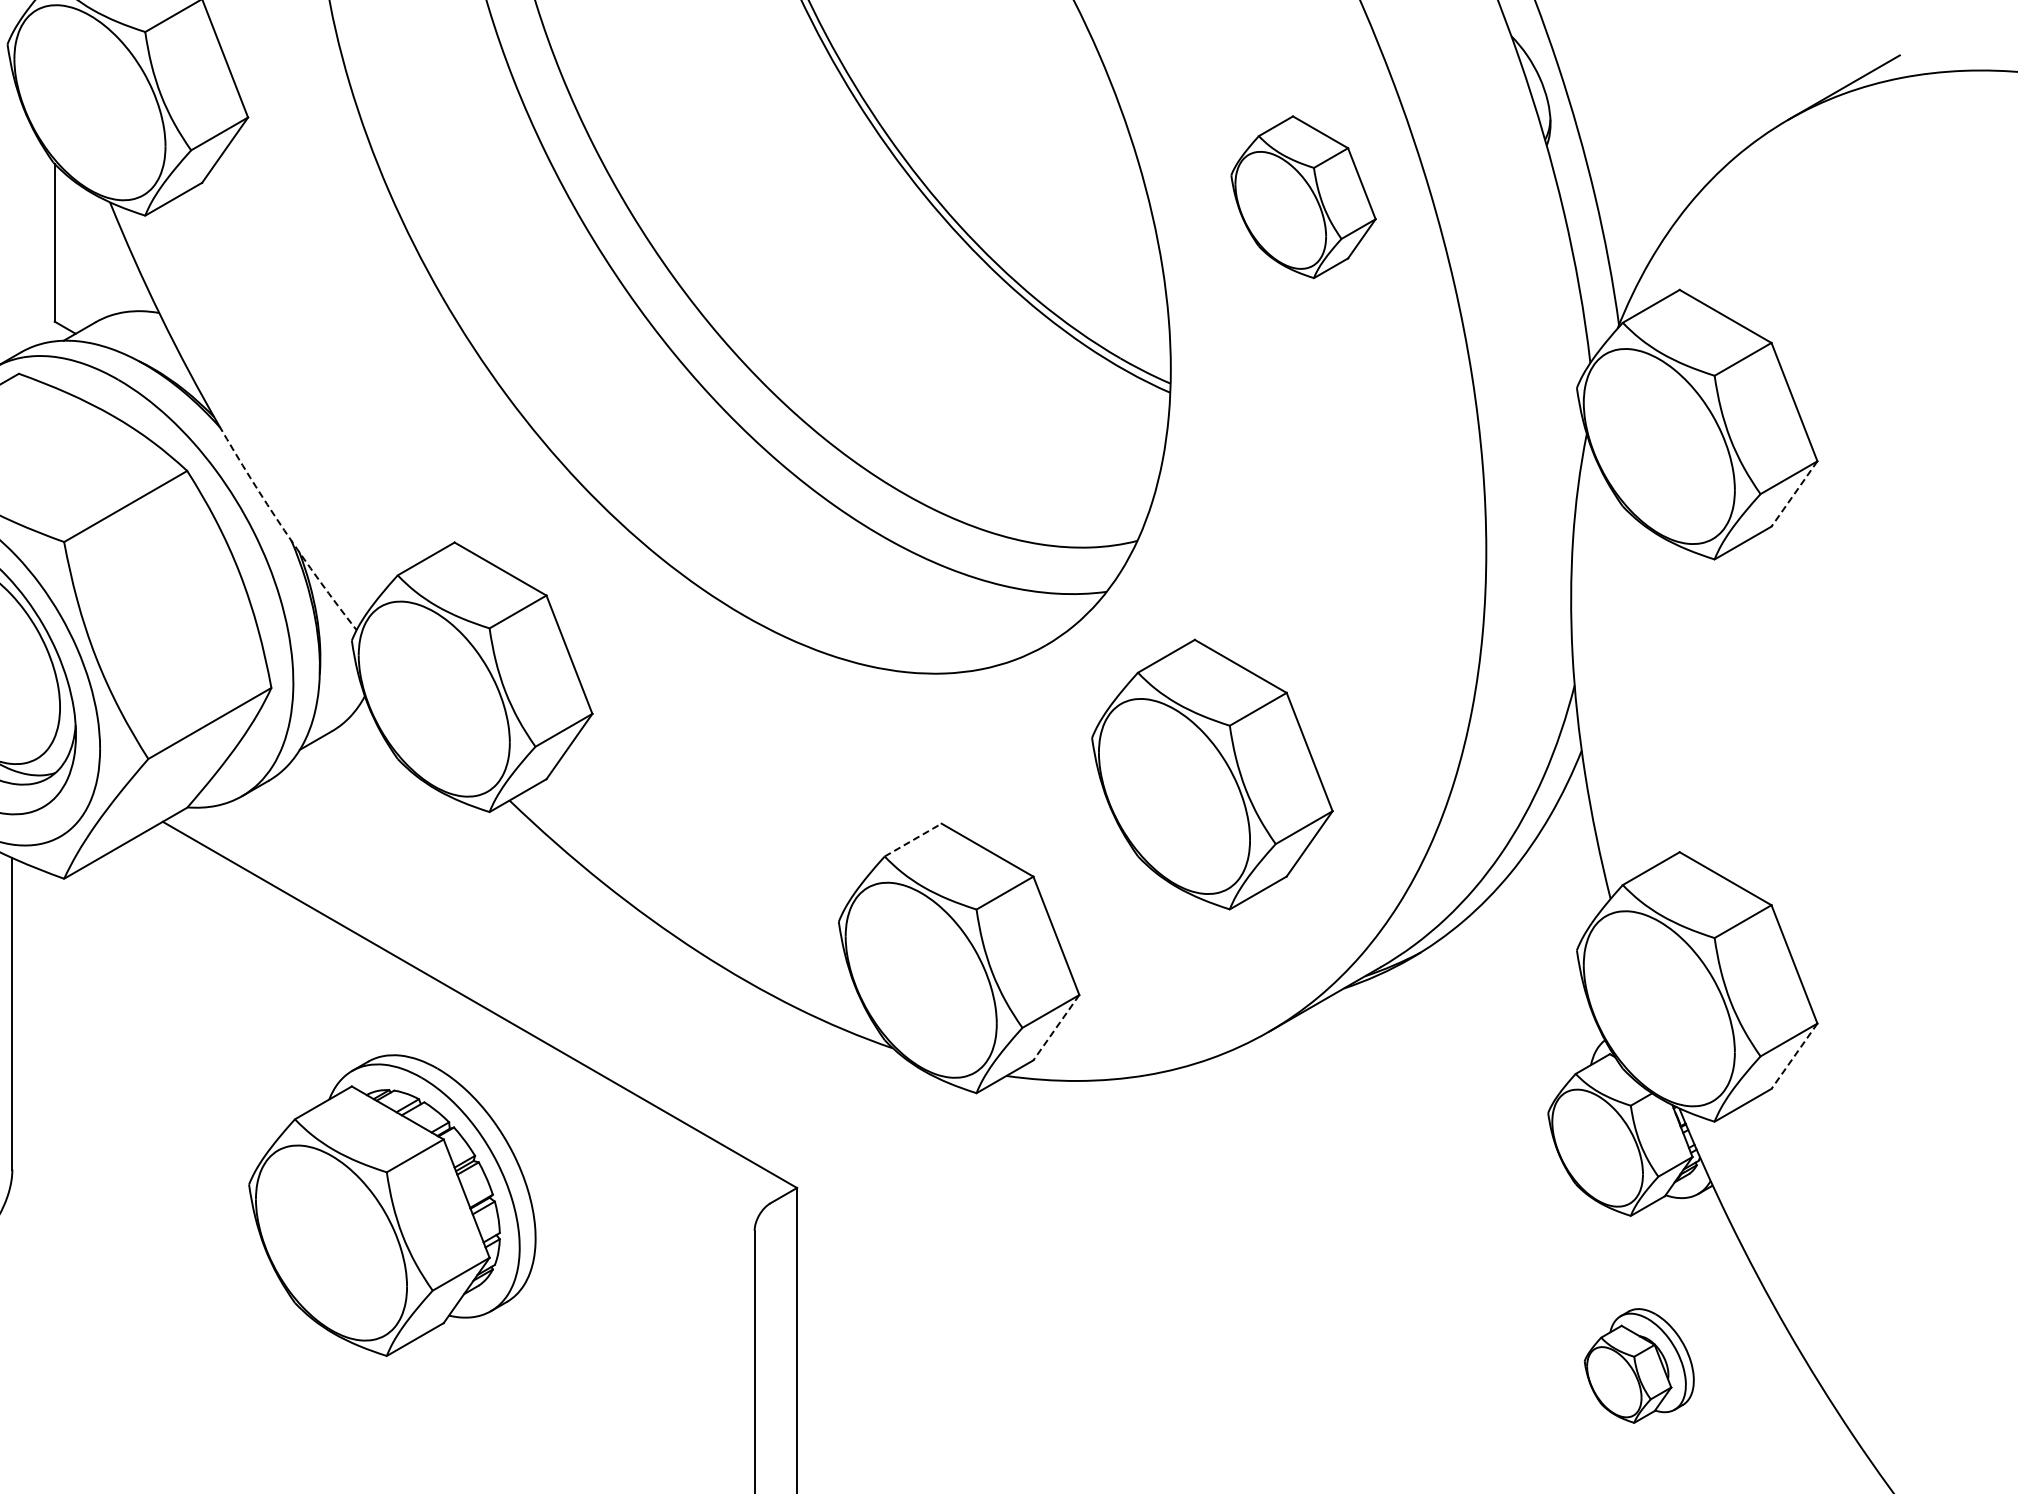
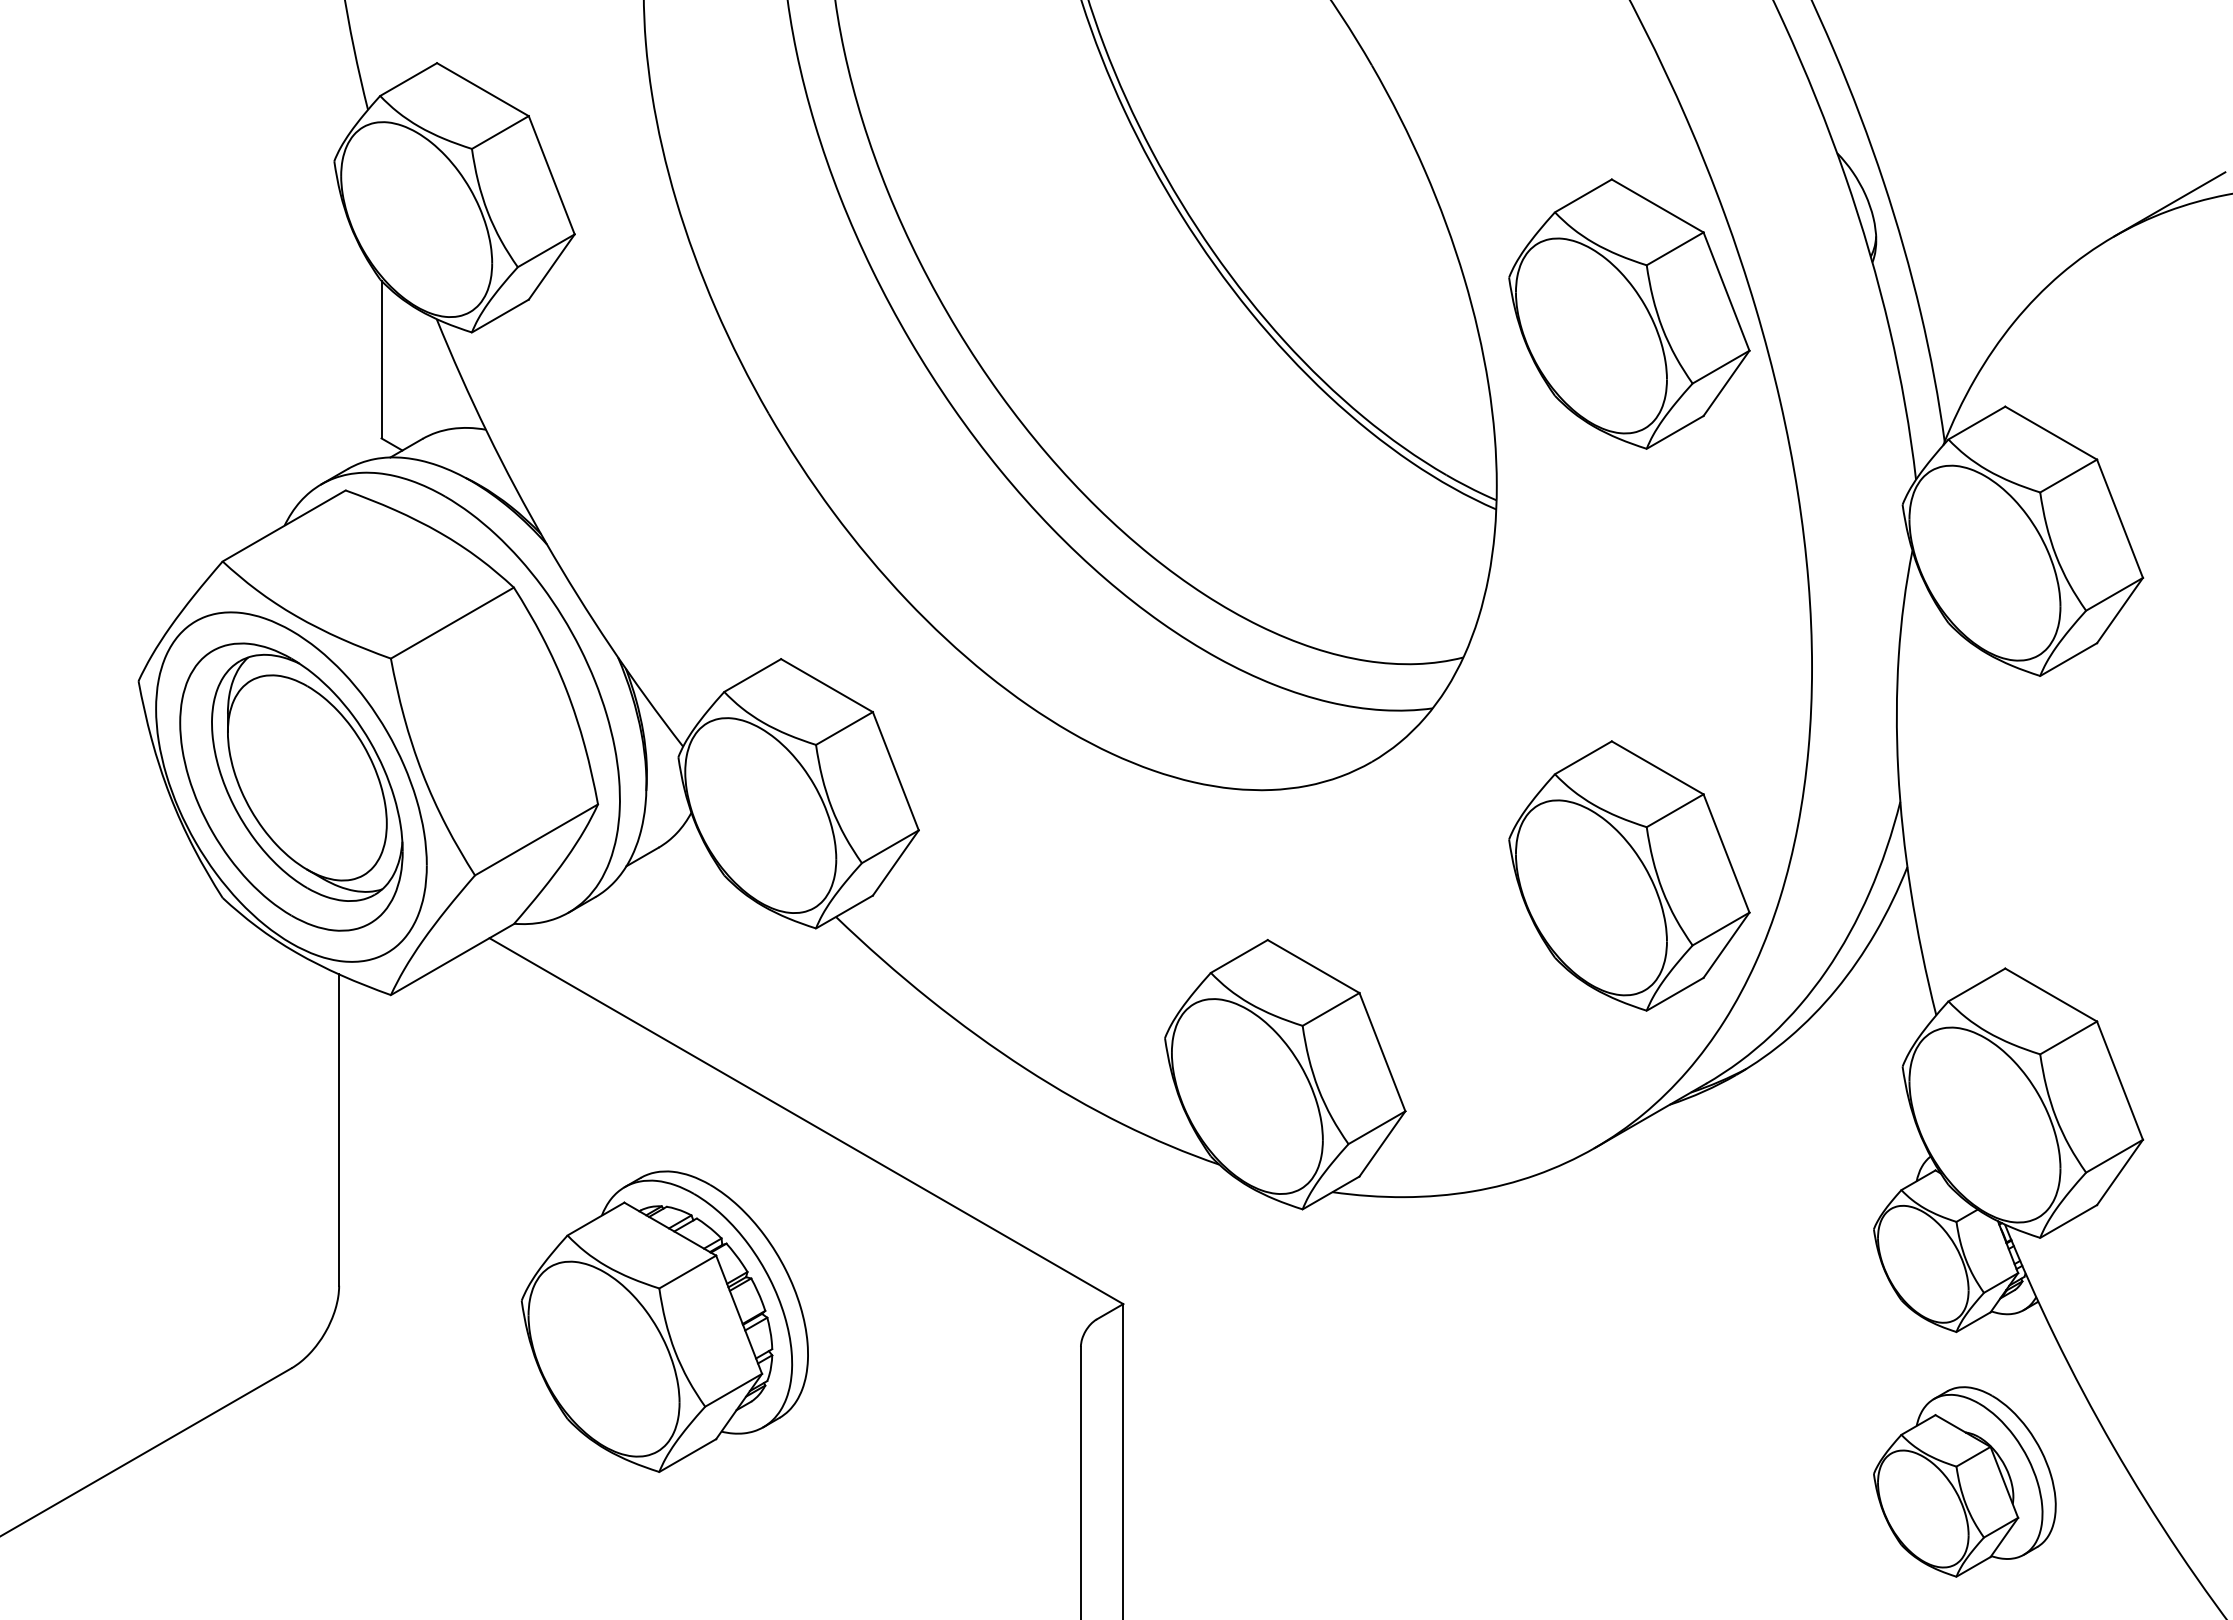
part: (1303, 196) -> (1629, 313), size x1.67
line: (1794, 493) -> (2120, 610), dashed -> solid
arc: (283, 529) -> (610, 646), dashed -> solid
part: (1212, 774) -> (1629, 875), moved
line: (913, 840) -> (1239, 956), dashed -> solid
line: (1056, 1027) -> (1382, 1143), dashed -> solid
line: (1794, 1056) -> (2120, 1172), dashed -> solid
part: (391, 1205) -> (664, 1321), moved
part: (1638, 1365) -> (1964, 1481), size x1.67

